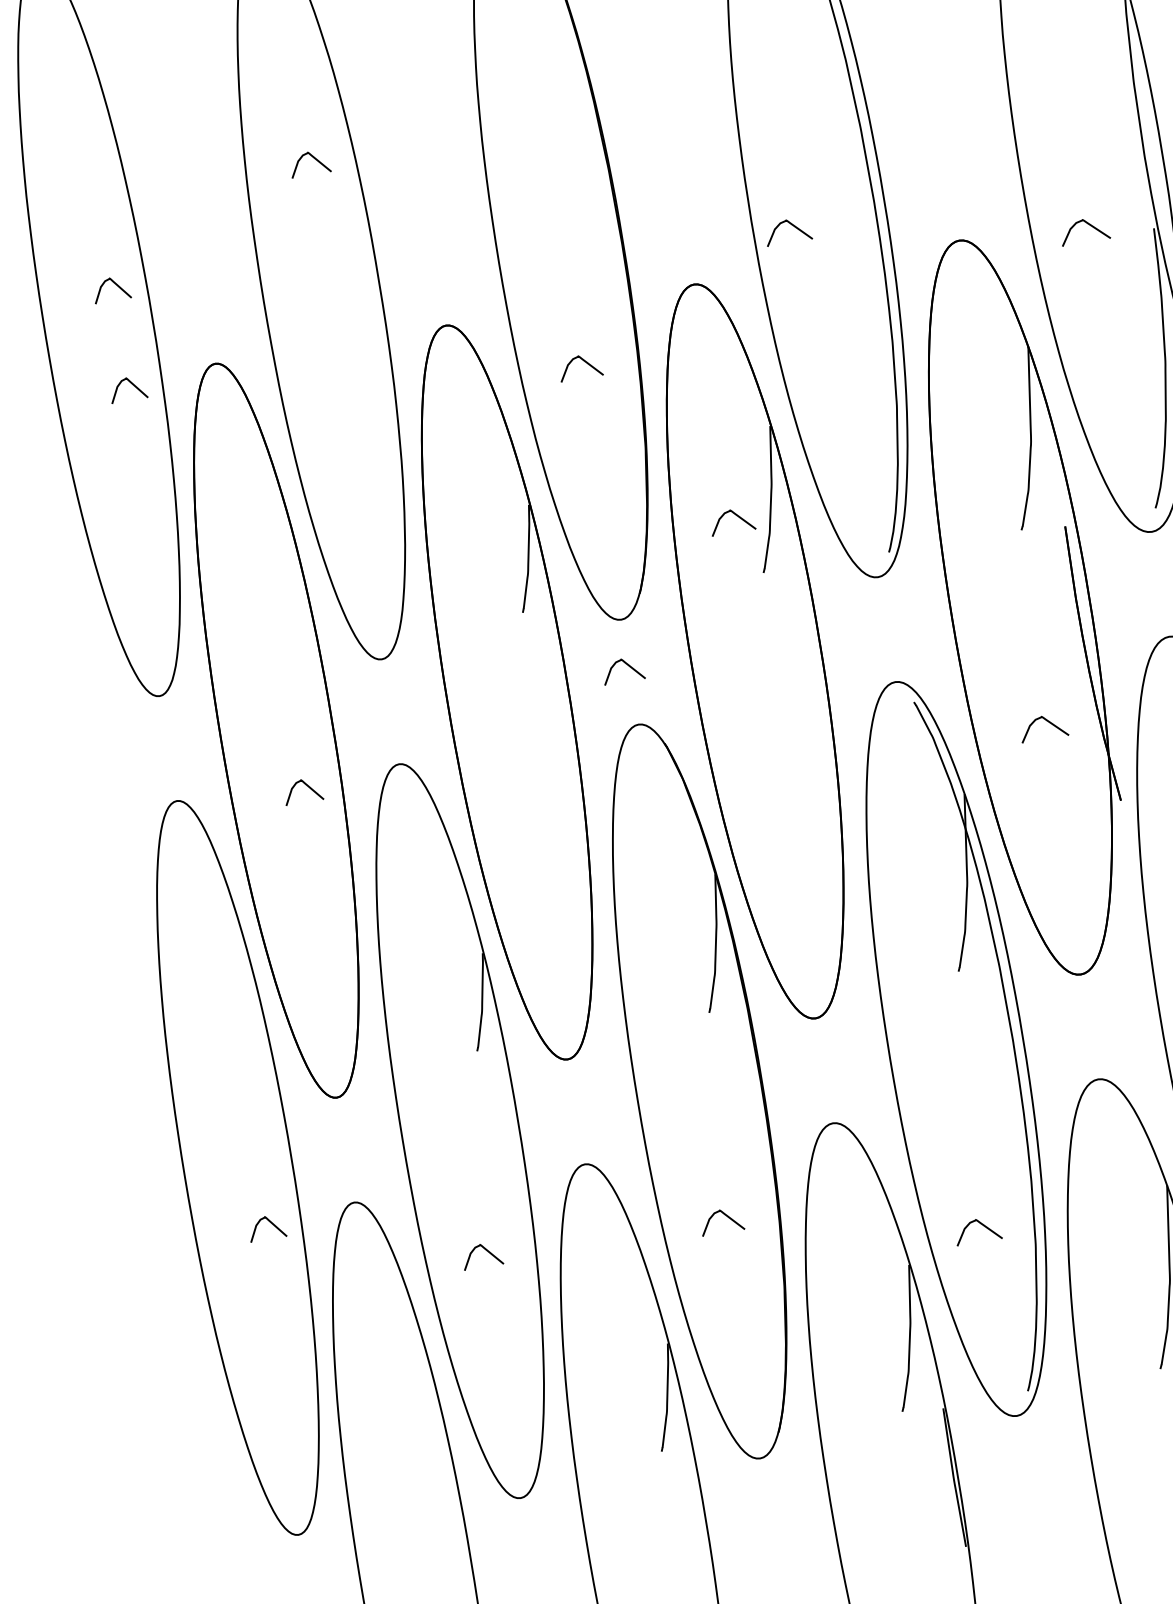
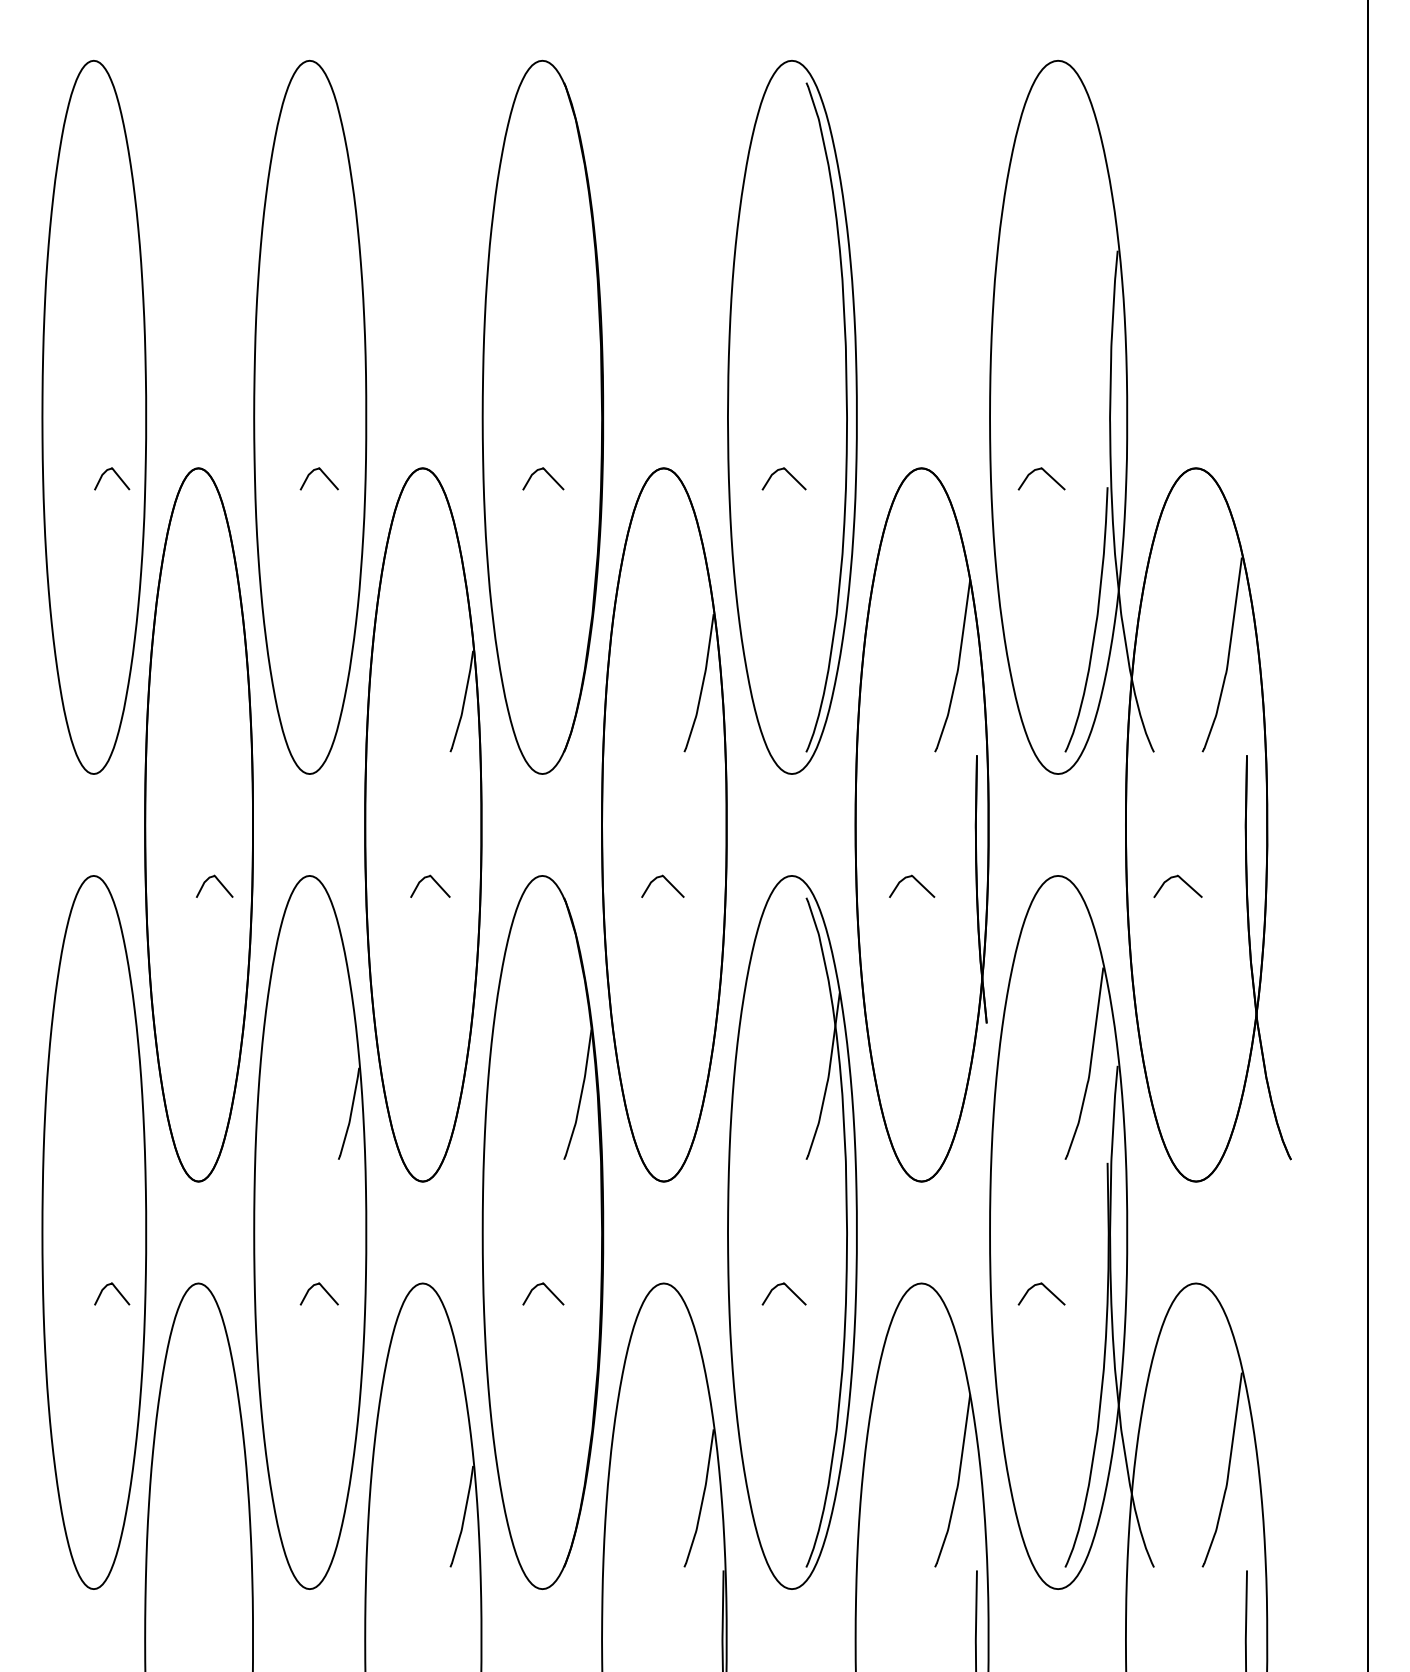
curve: (312, 157) -> (322, 473), moved
curve: (791, 225) -> (788, 473), moved
curve: (115, 285) -> (116, 378), removed
curve: (583, 362) -> (547, 474), moved
curve: (735, 514) -> (666, 880), moved
curve: (626, 664) -> (434, 881), moved
curve: (1047, 722) -> (916, 881), moved
curve: (725, 1216) -> (547, 1289), moved
curve: (980, 1224) -> (787, 1288), moved
curve: (484, 1249) -> (322, 1288), moved

